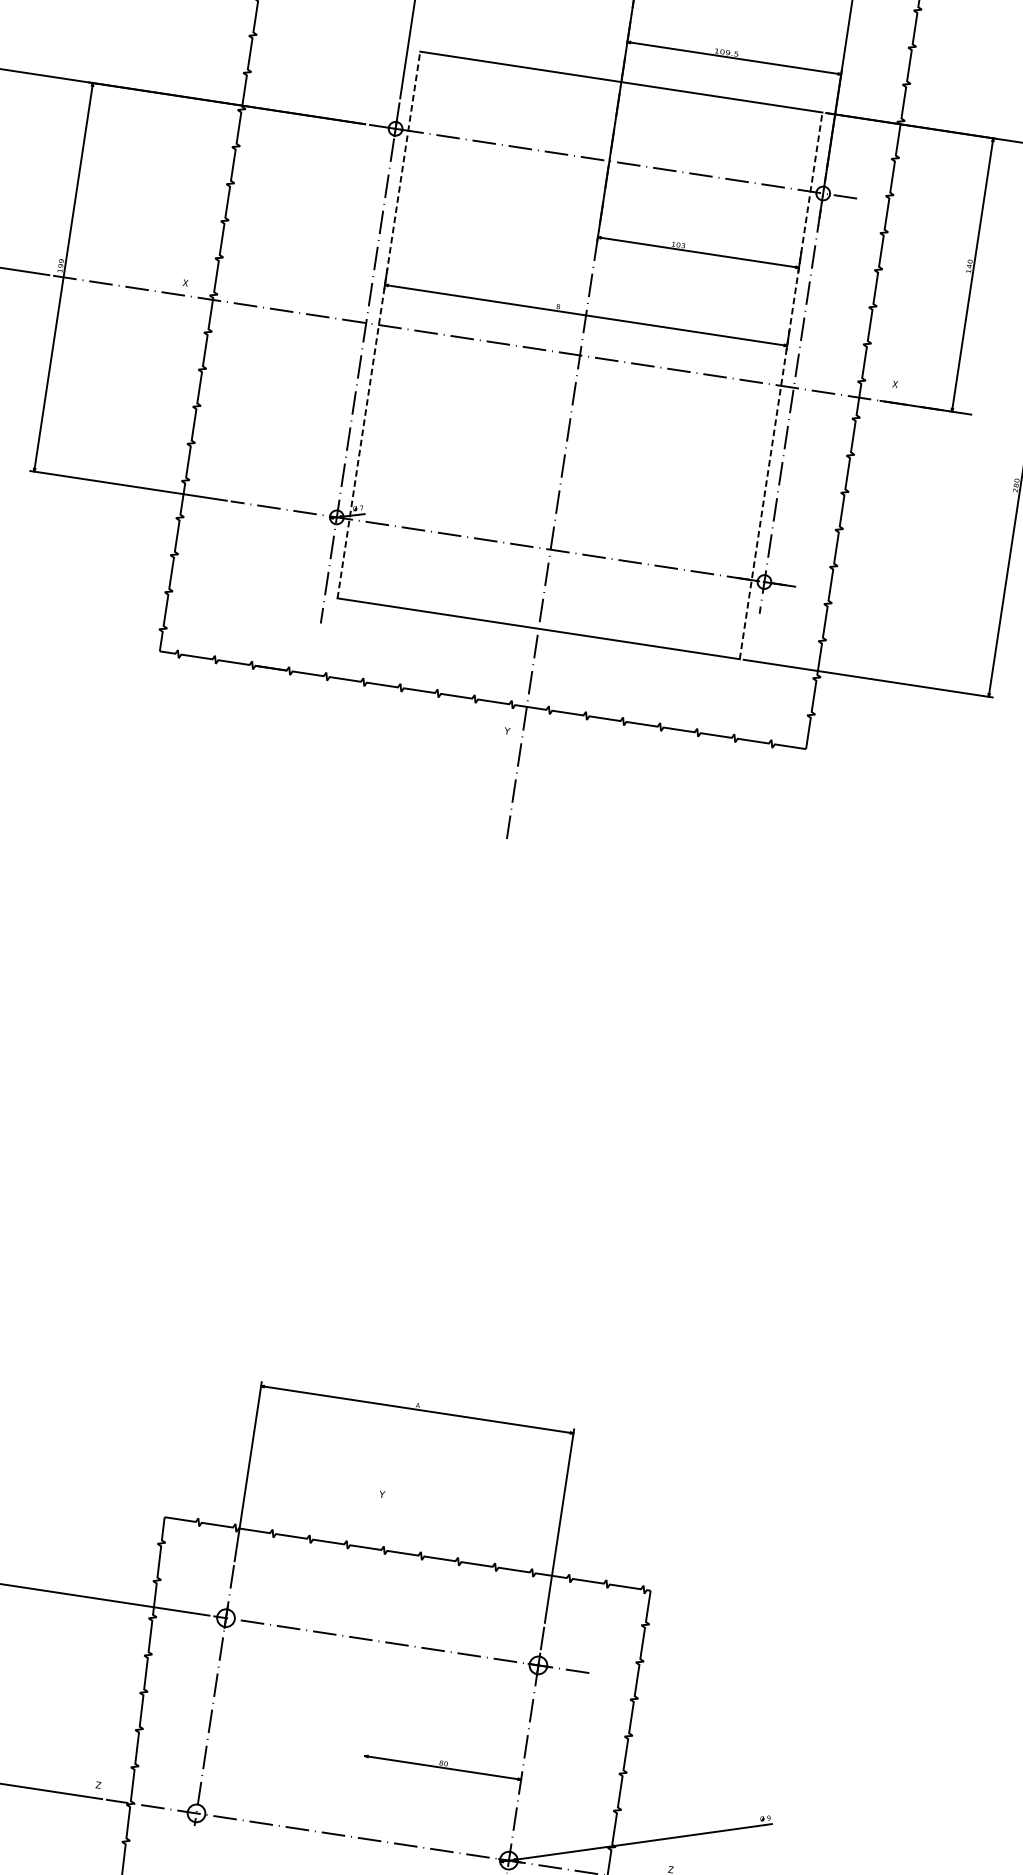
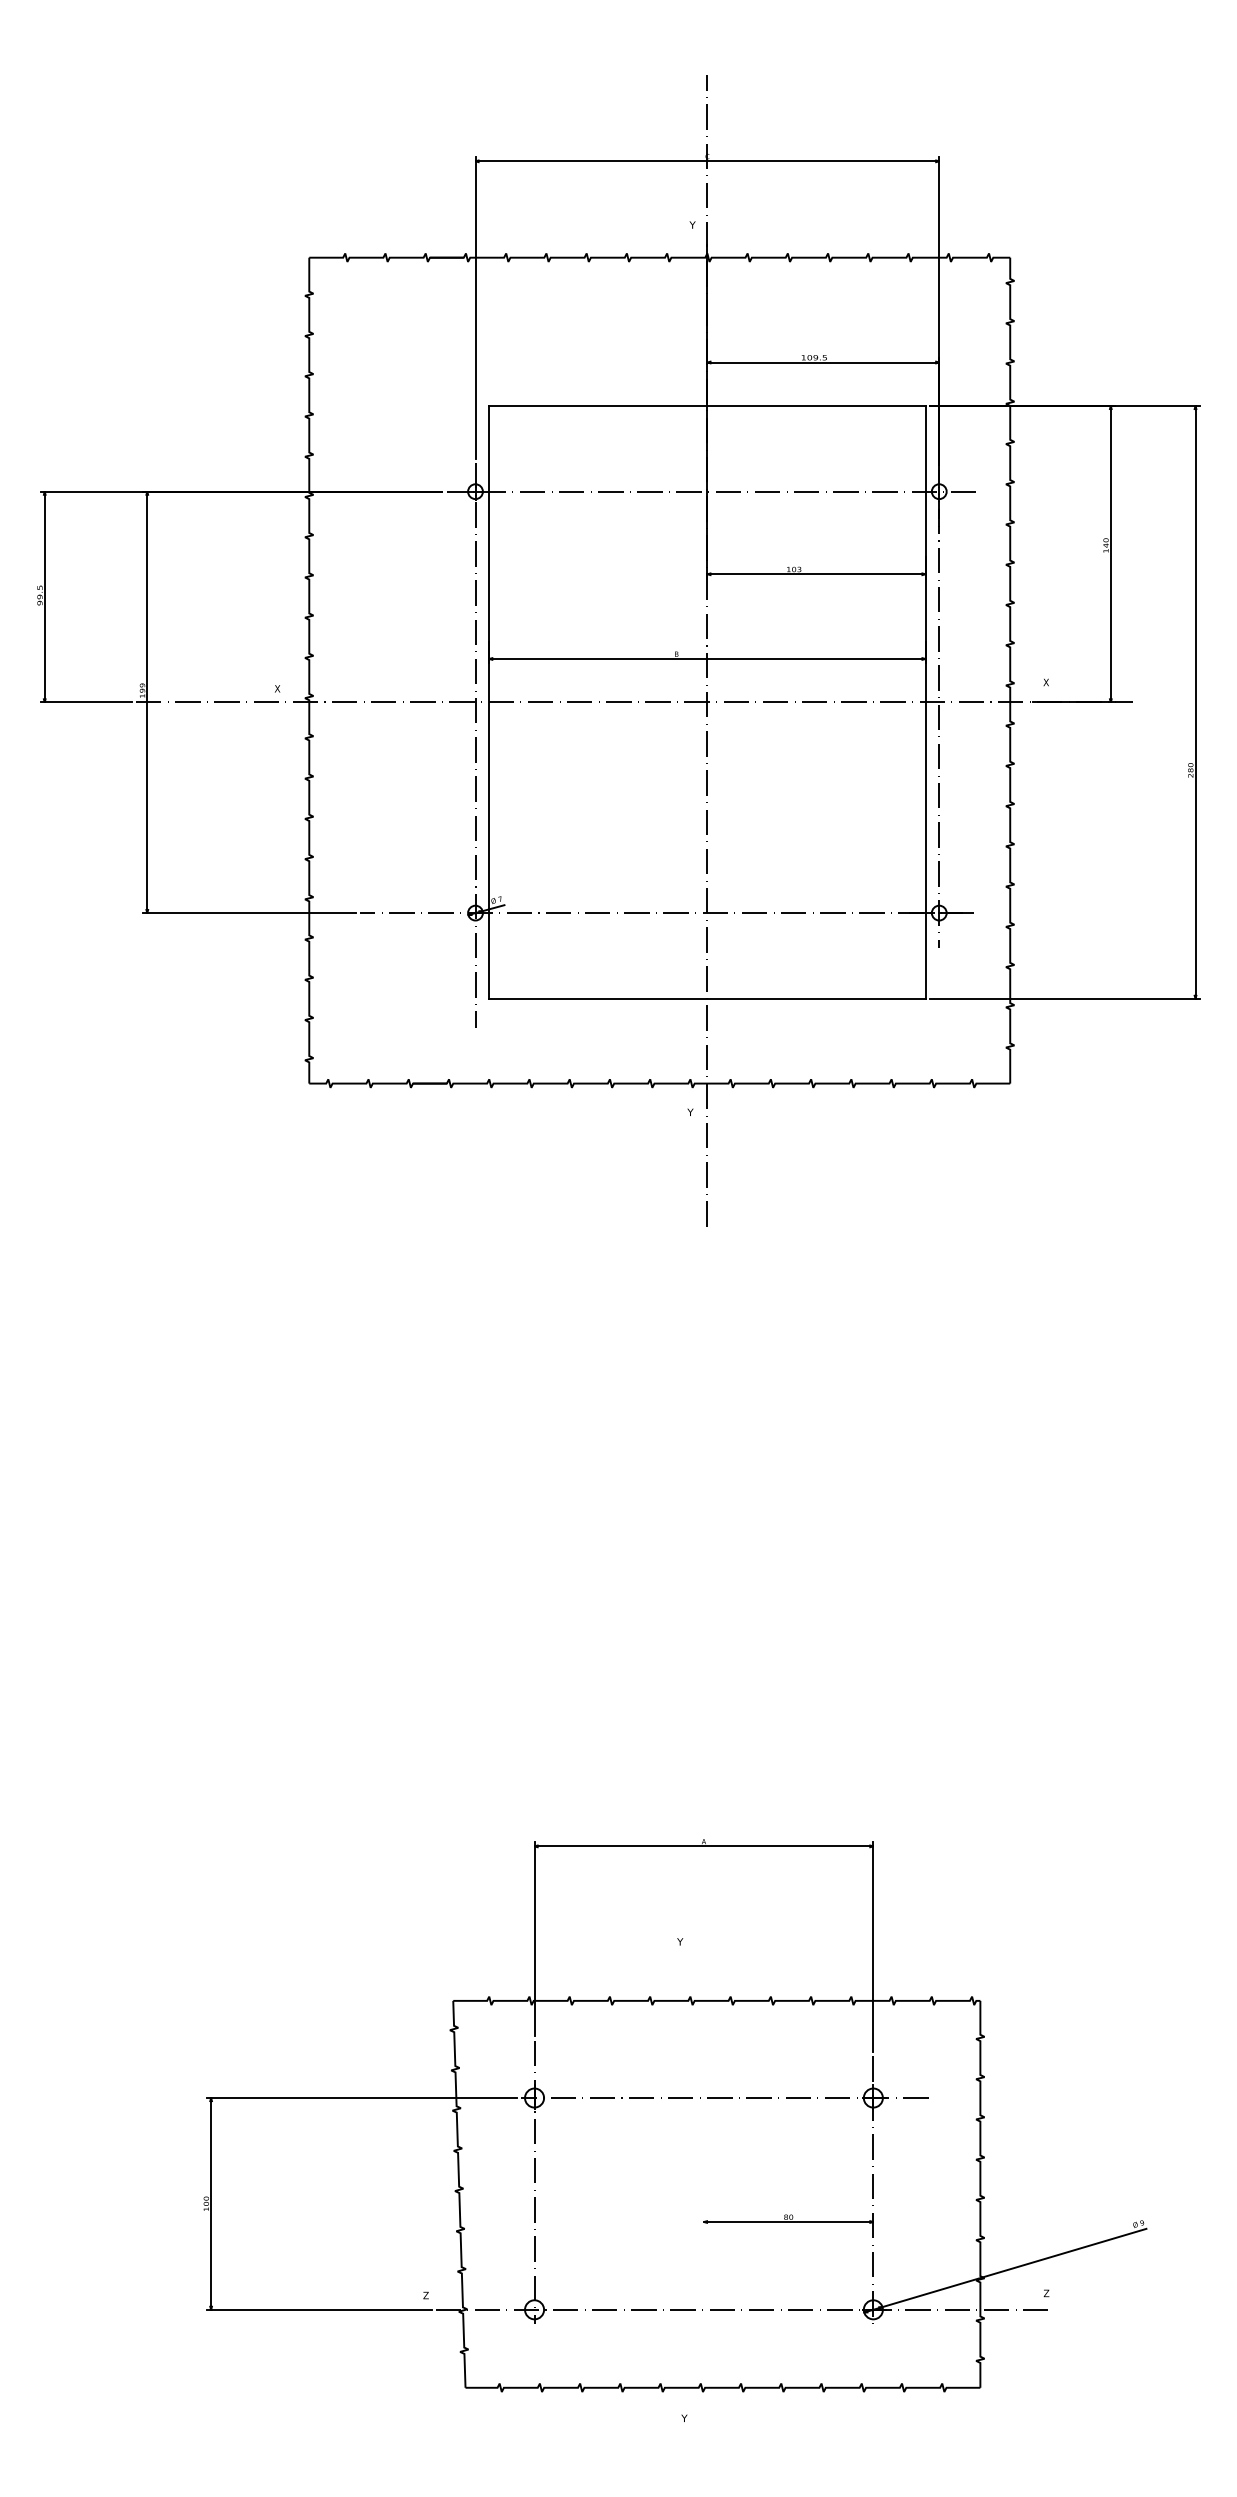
line: (379, 324) -> (489, 701), dashed -> solid
line: (781, 385) -> (925, 701), dashed -> solid

